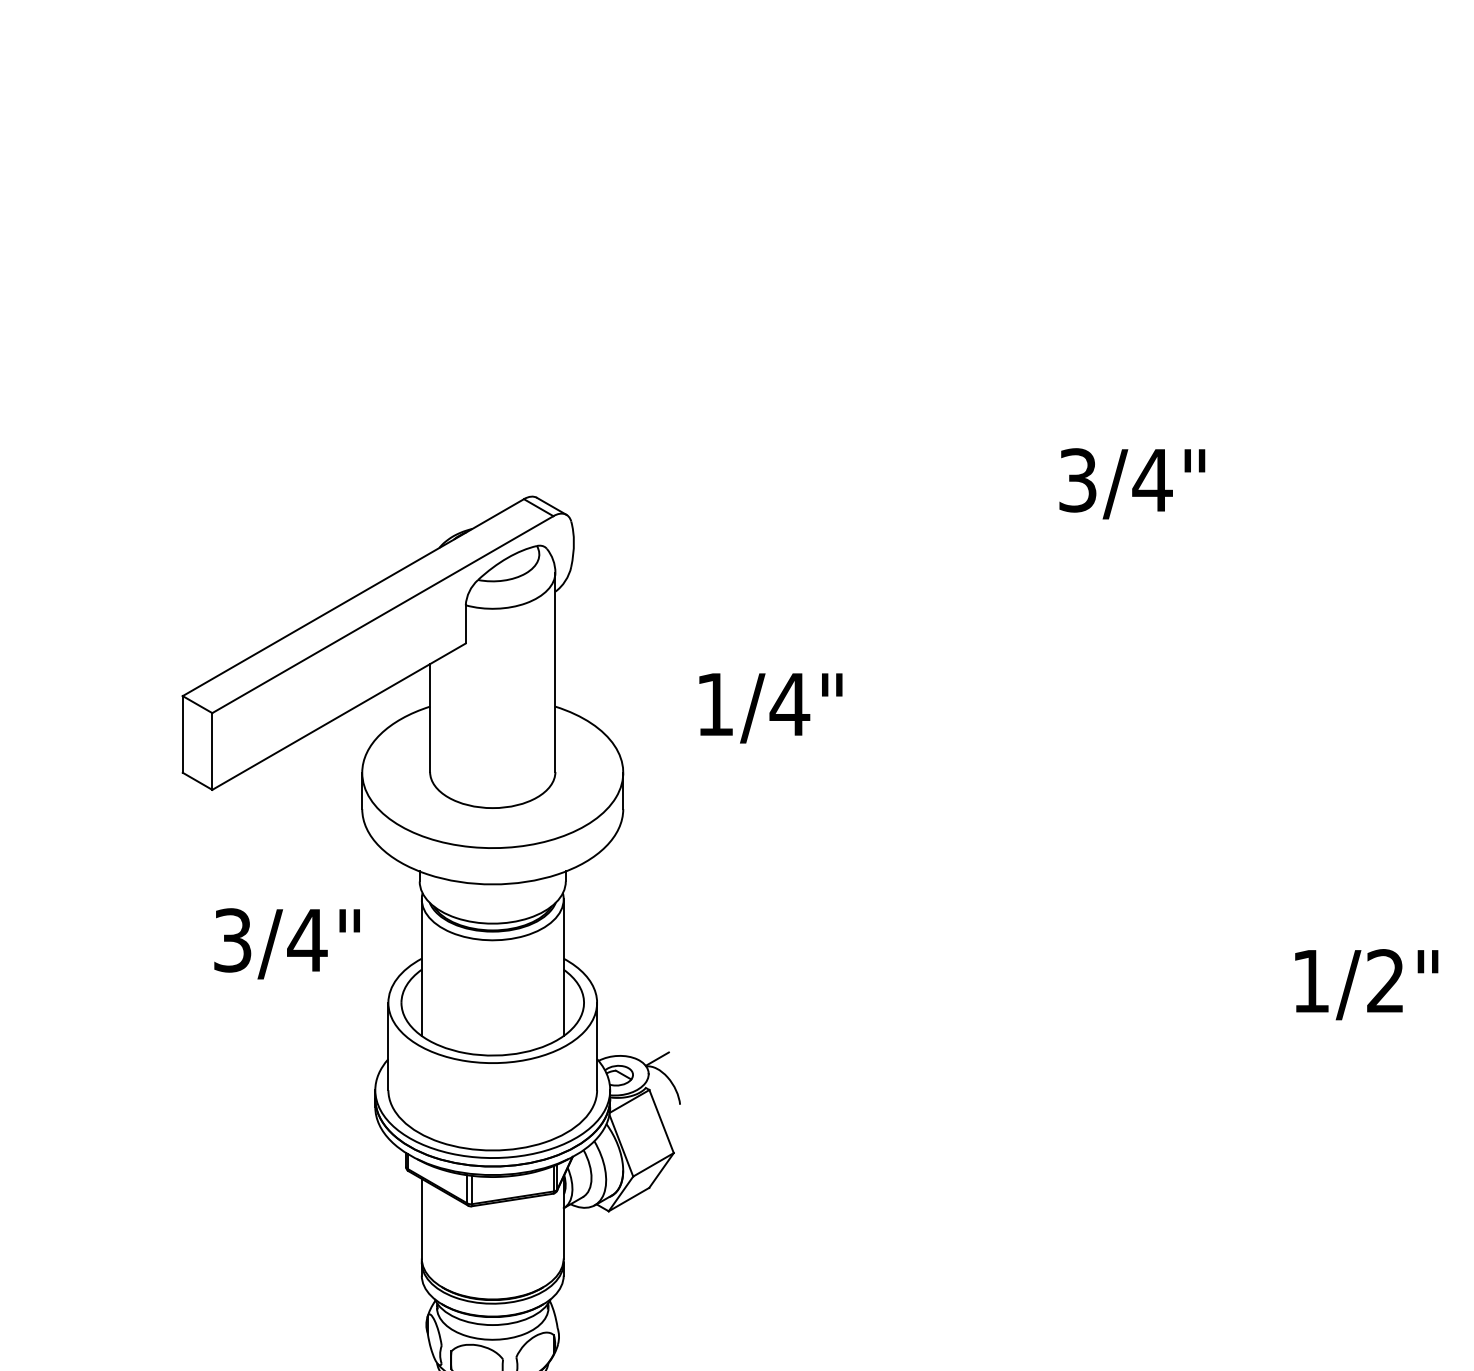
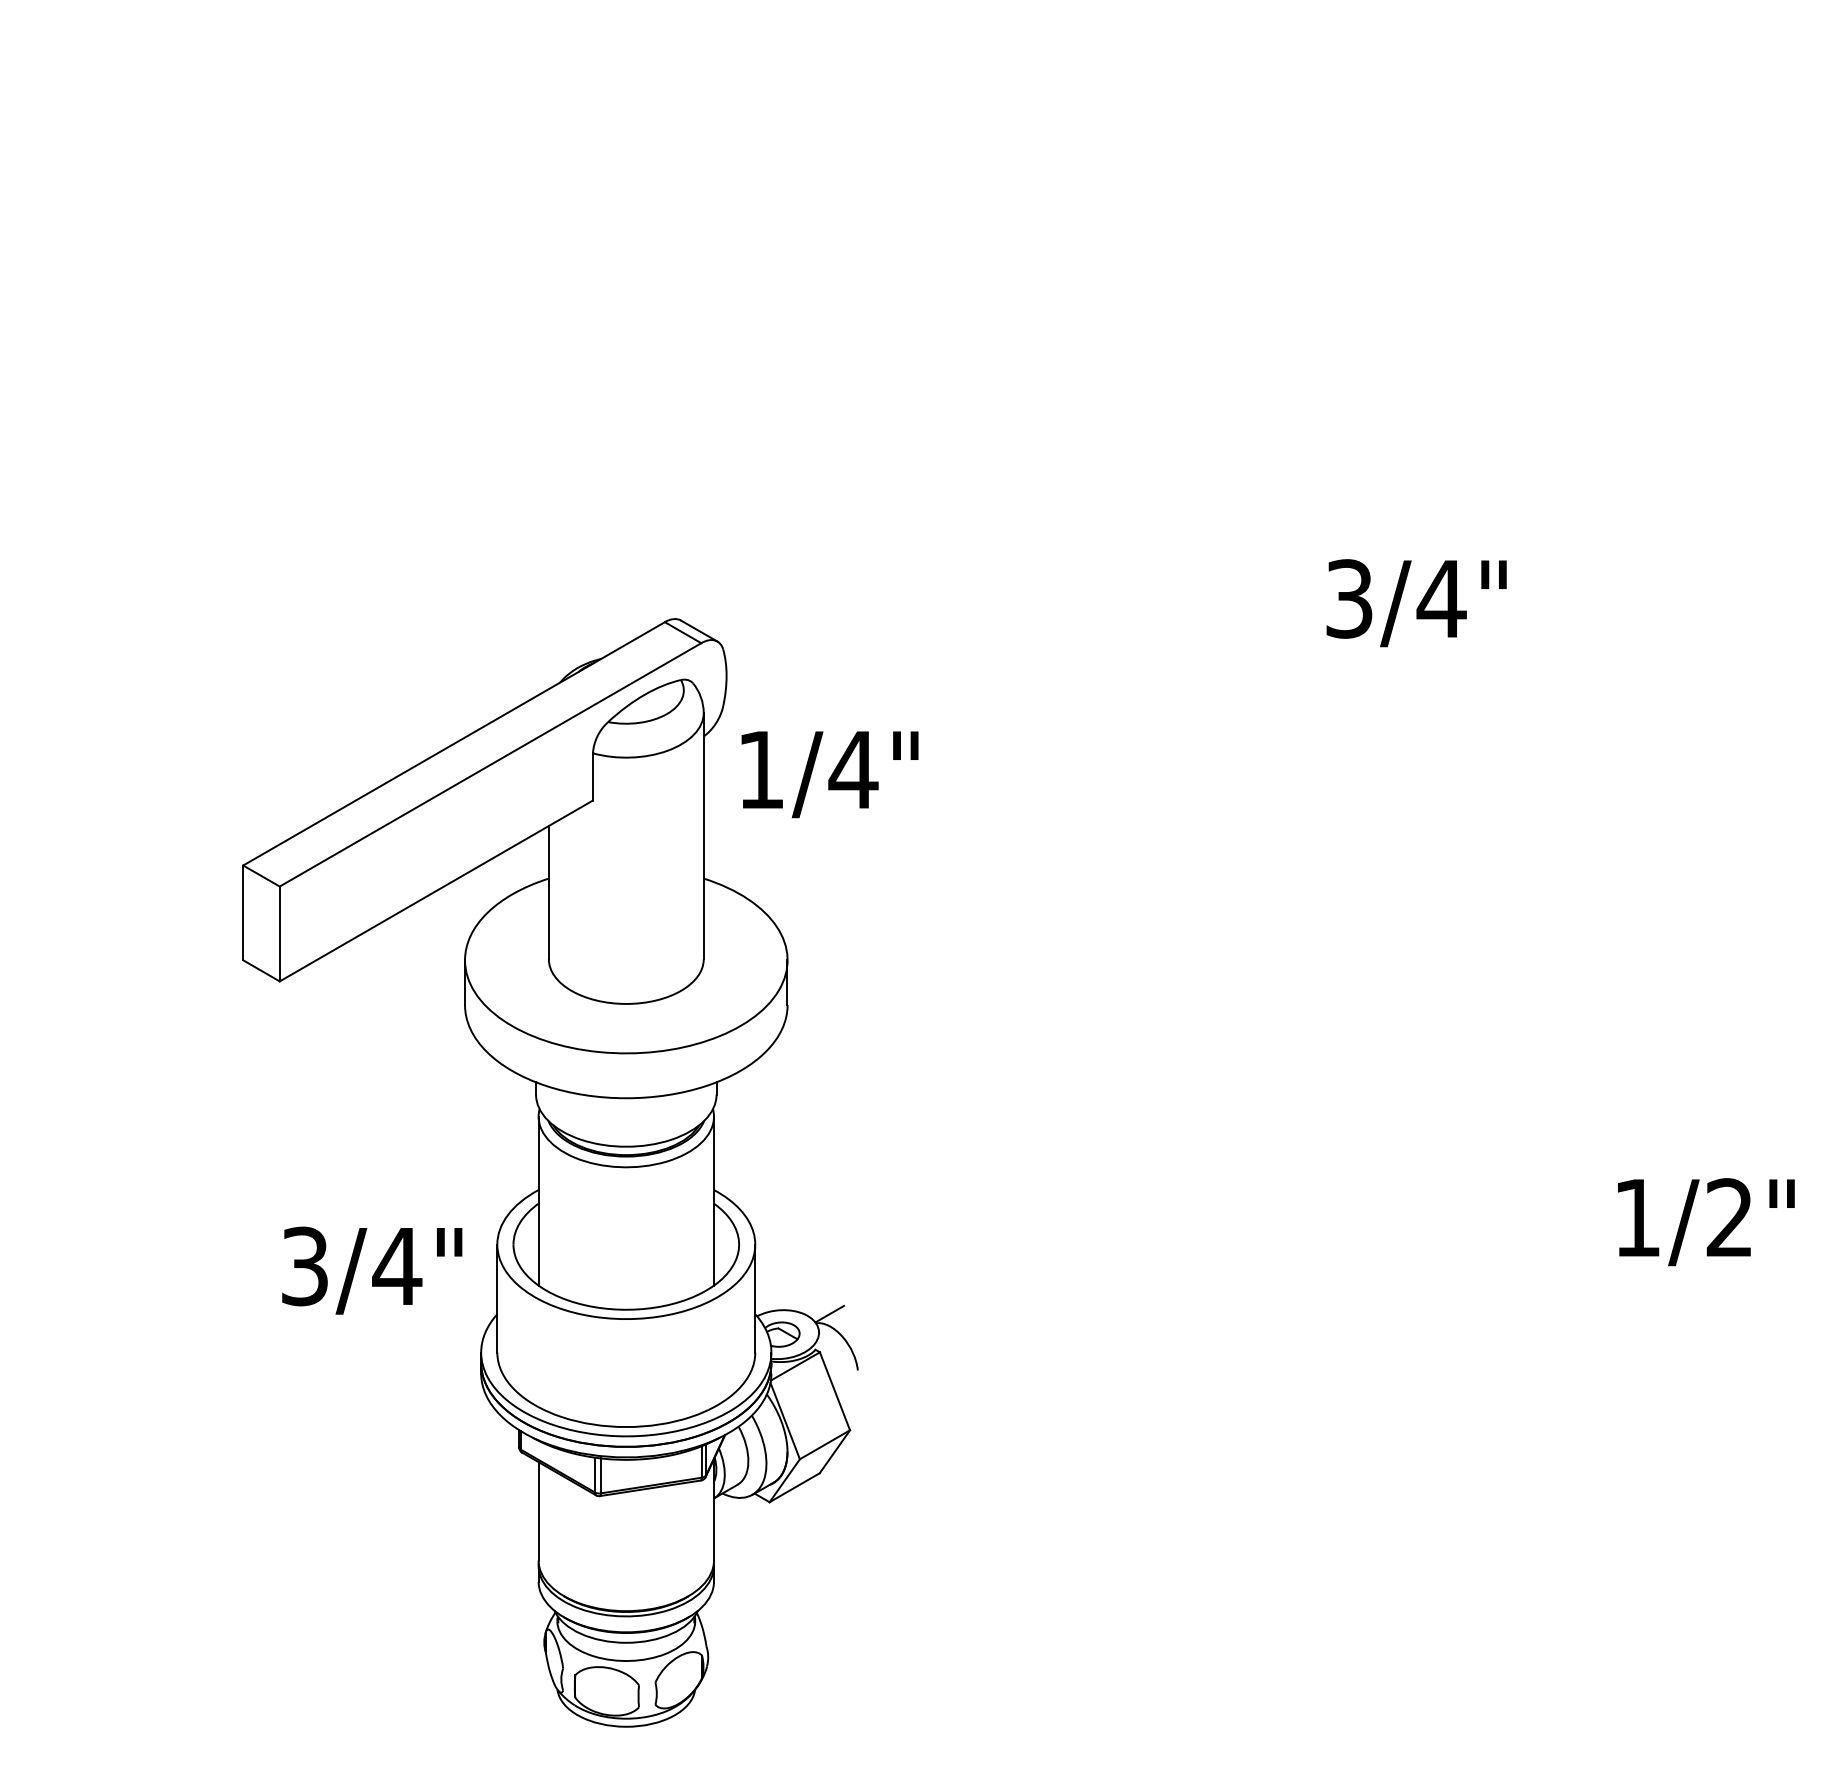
text: (770, 708) -> (829, 774), moved
text: (287, 943) -> (372, 1270), moved

